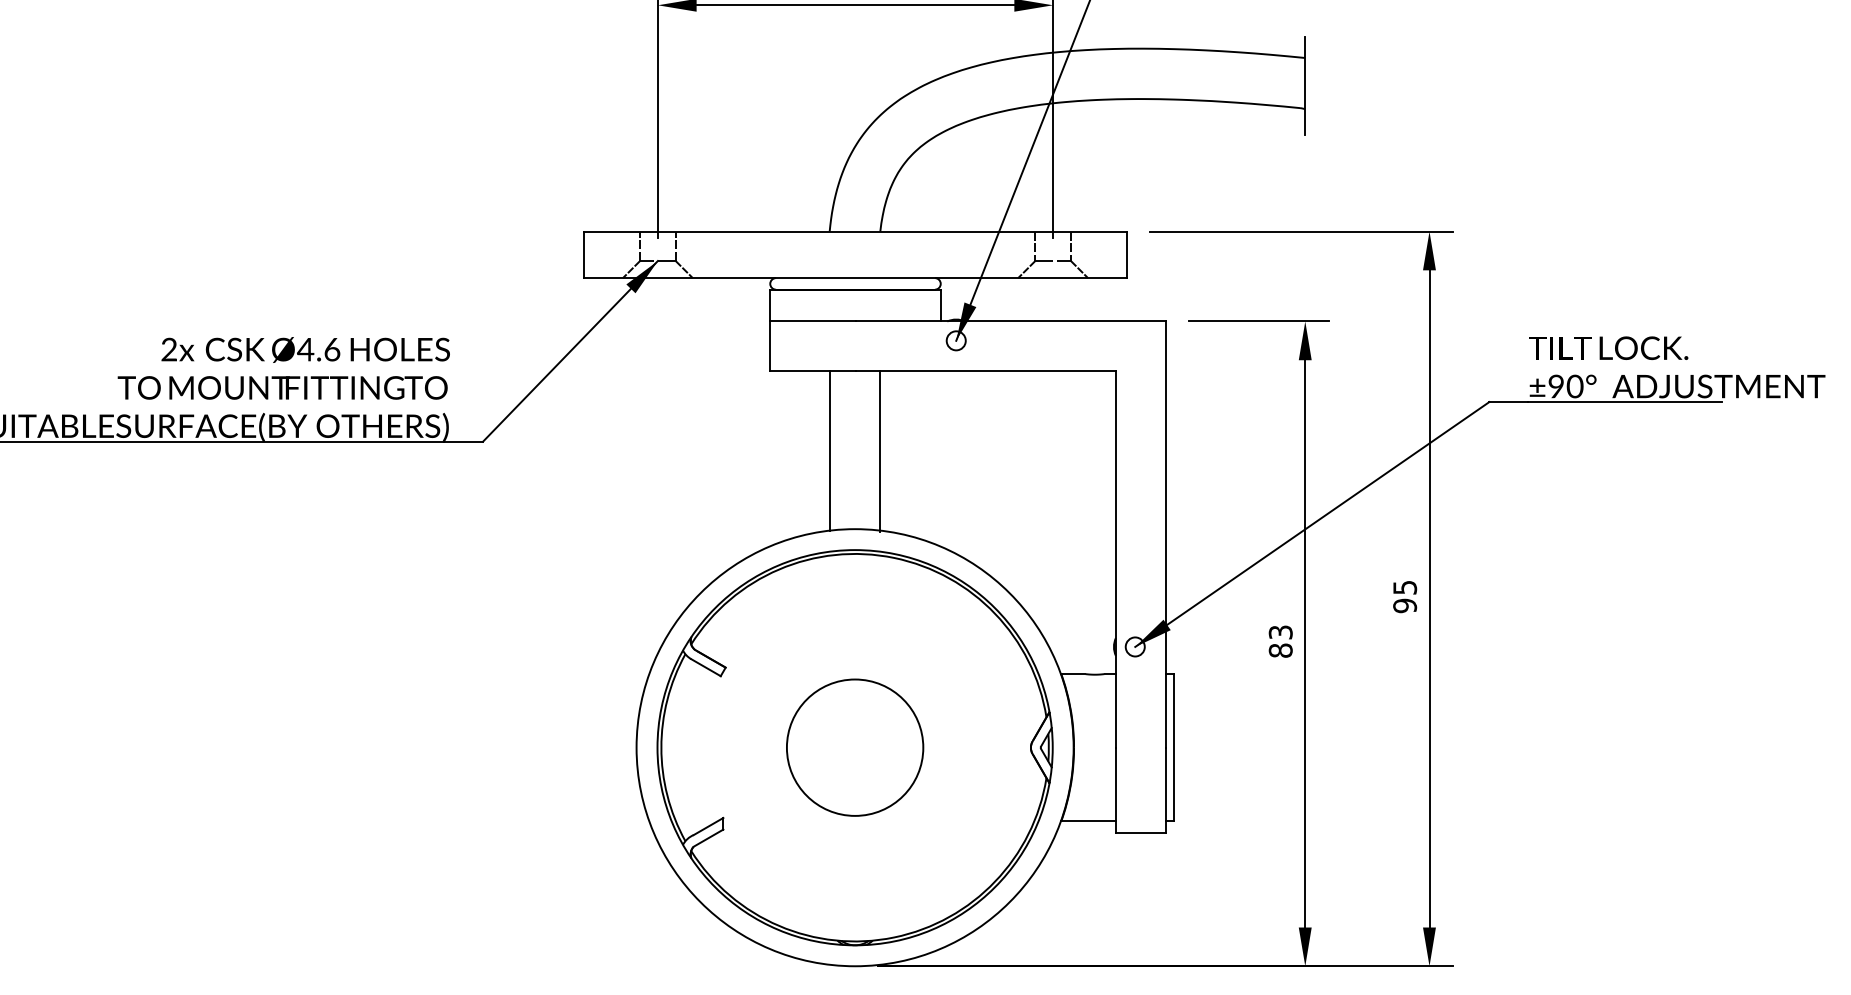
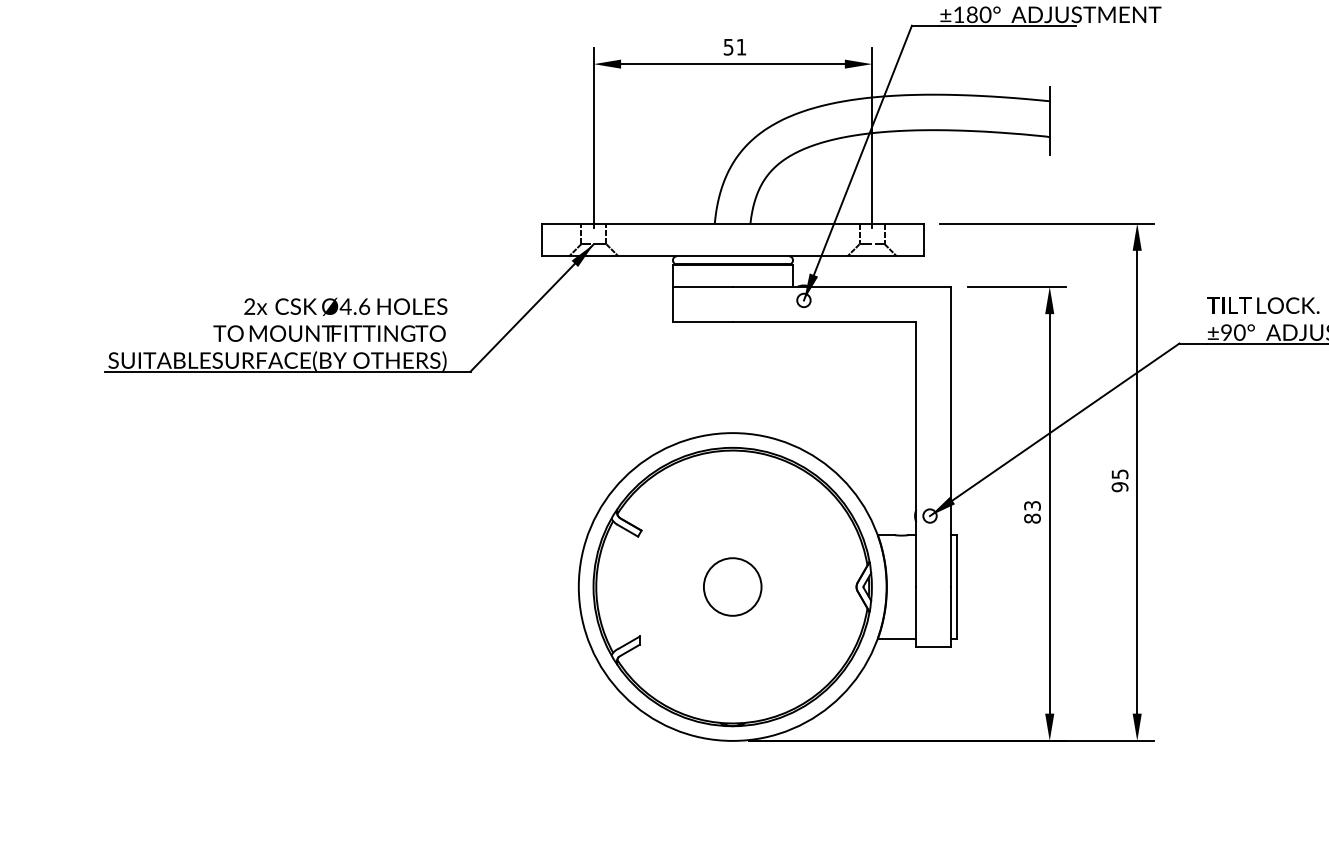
line: (829, 450) -> (714, 377), removed
line: (880, 451) -> (750, 378), removed
circle: (854, 746) -> (732, 586), size x0.6

